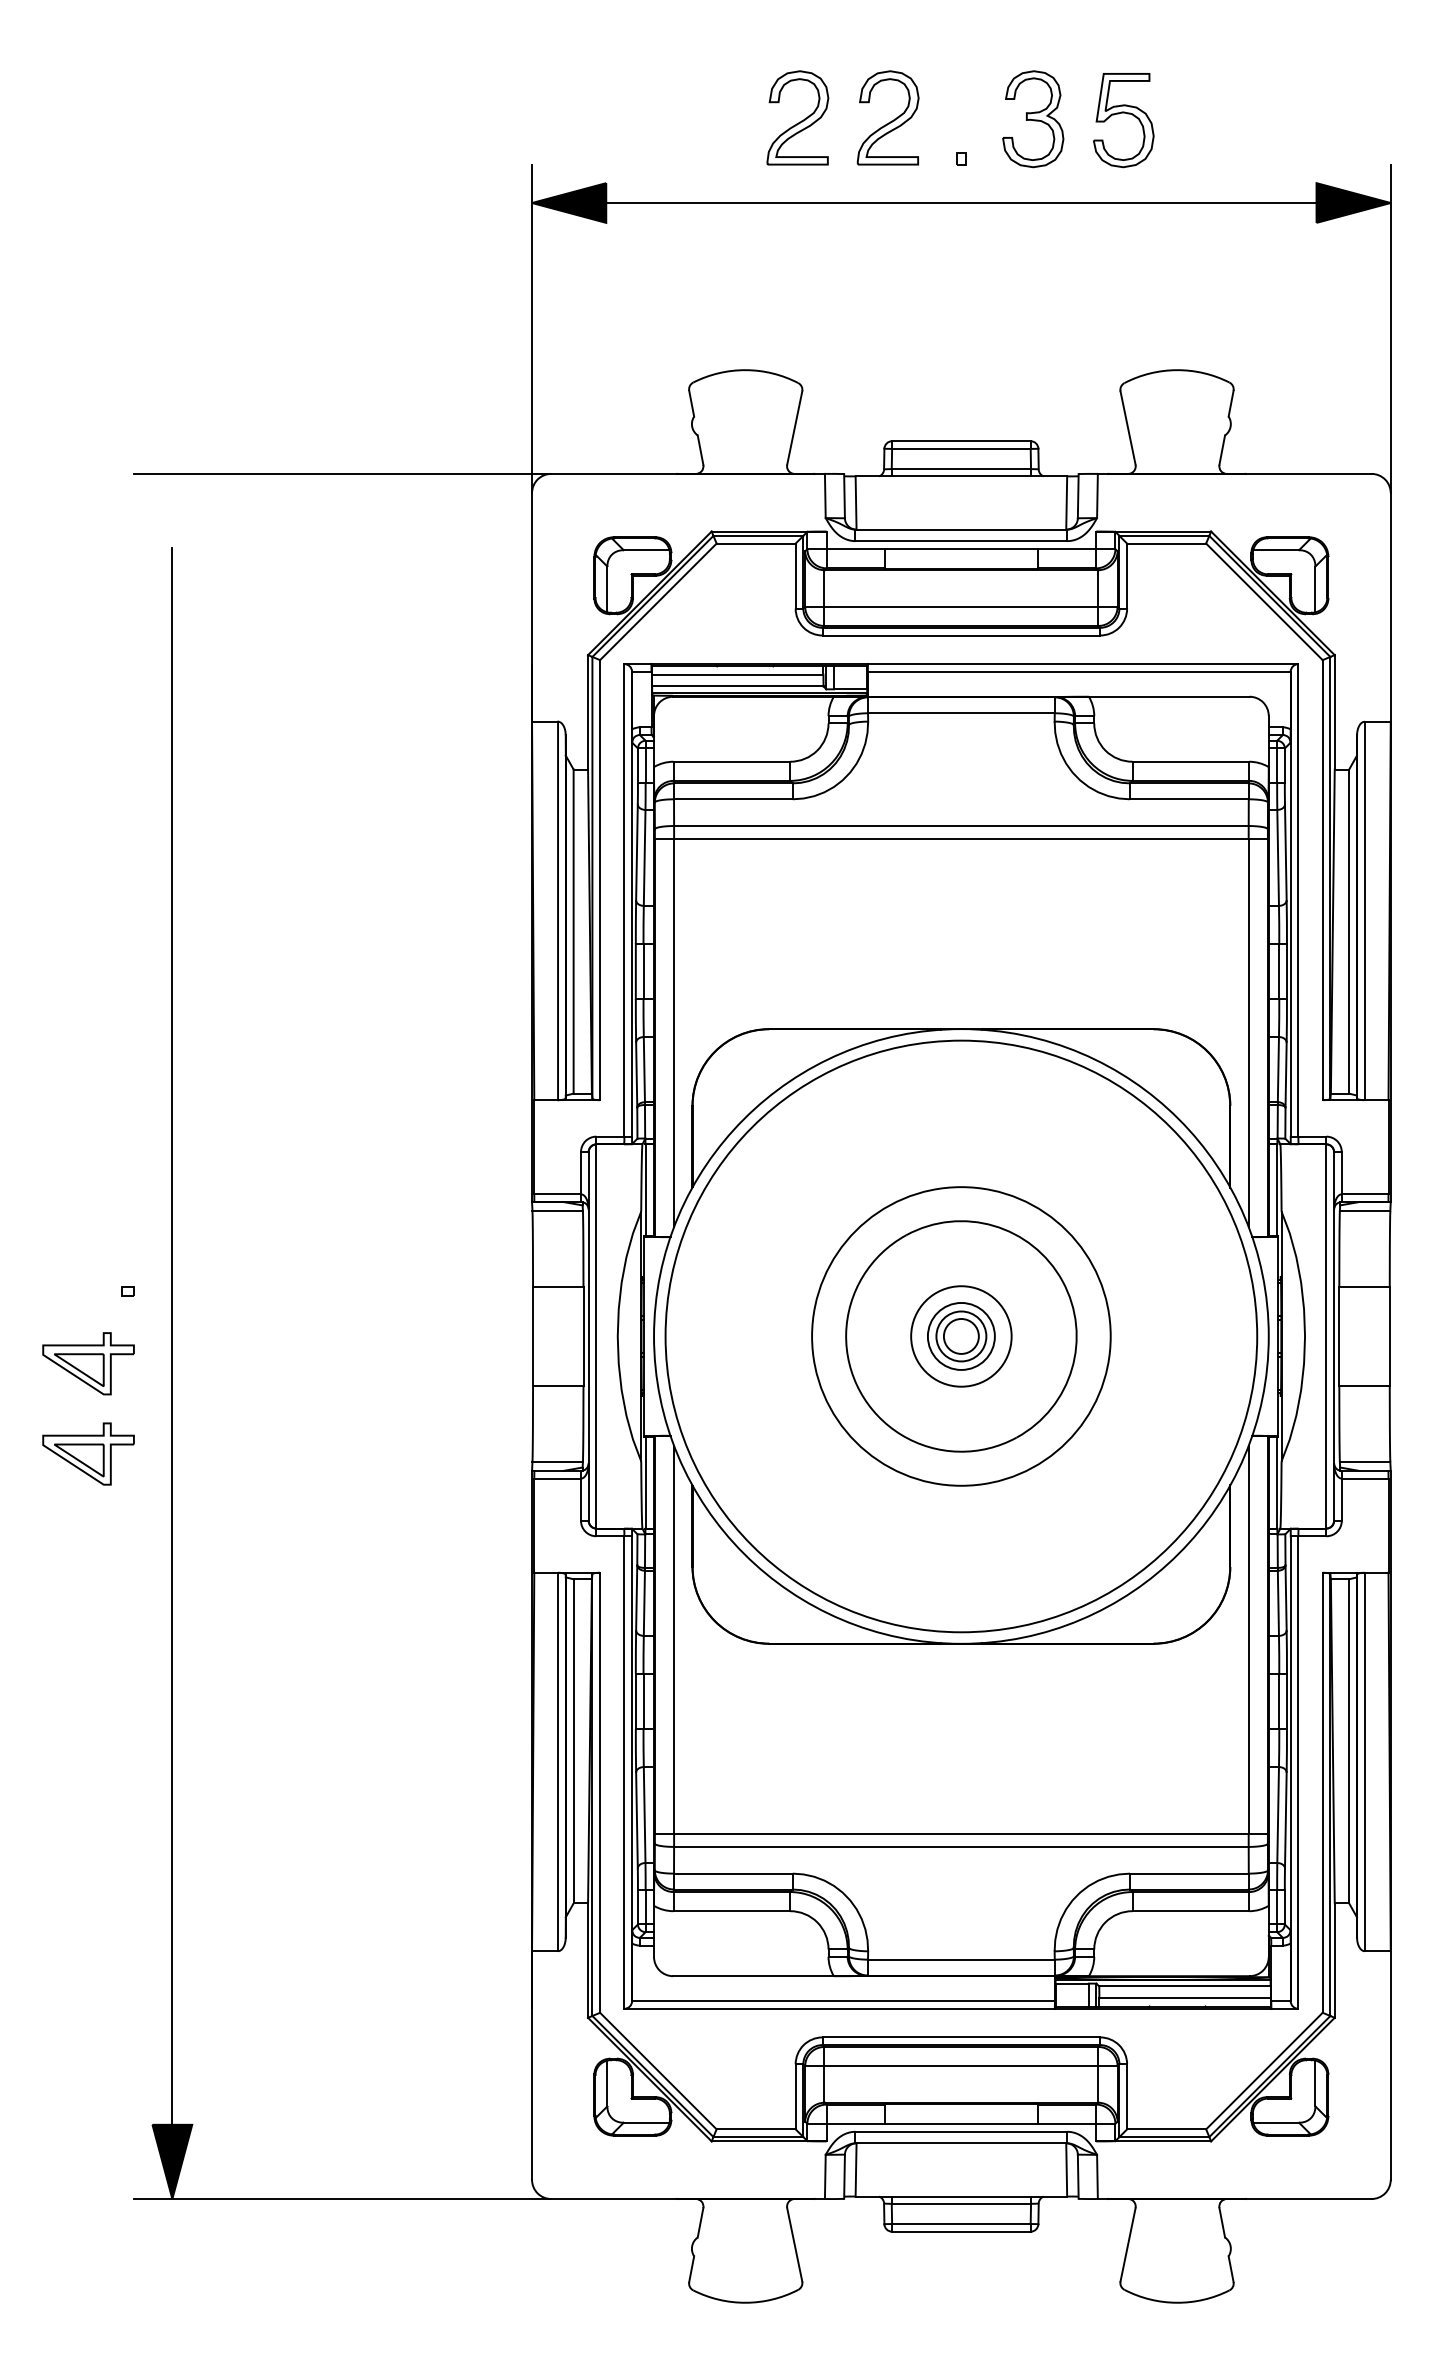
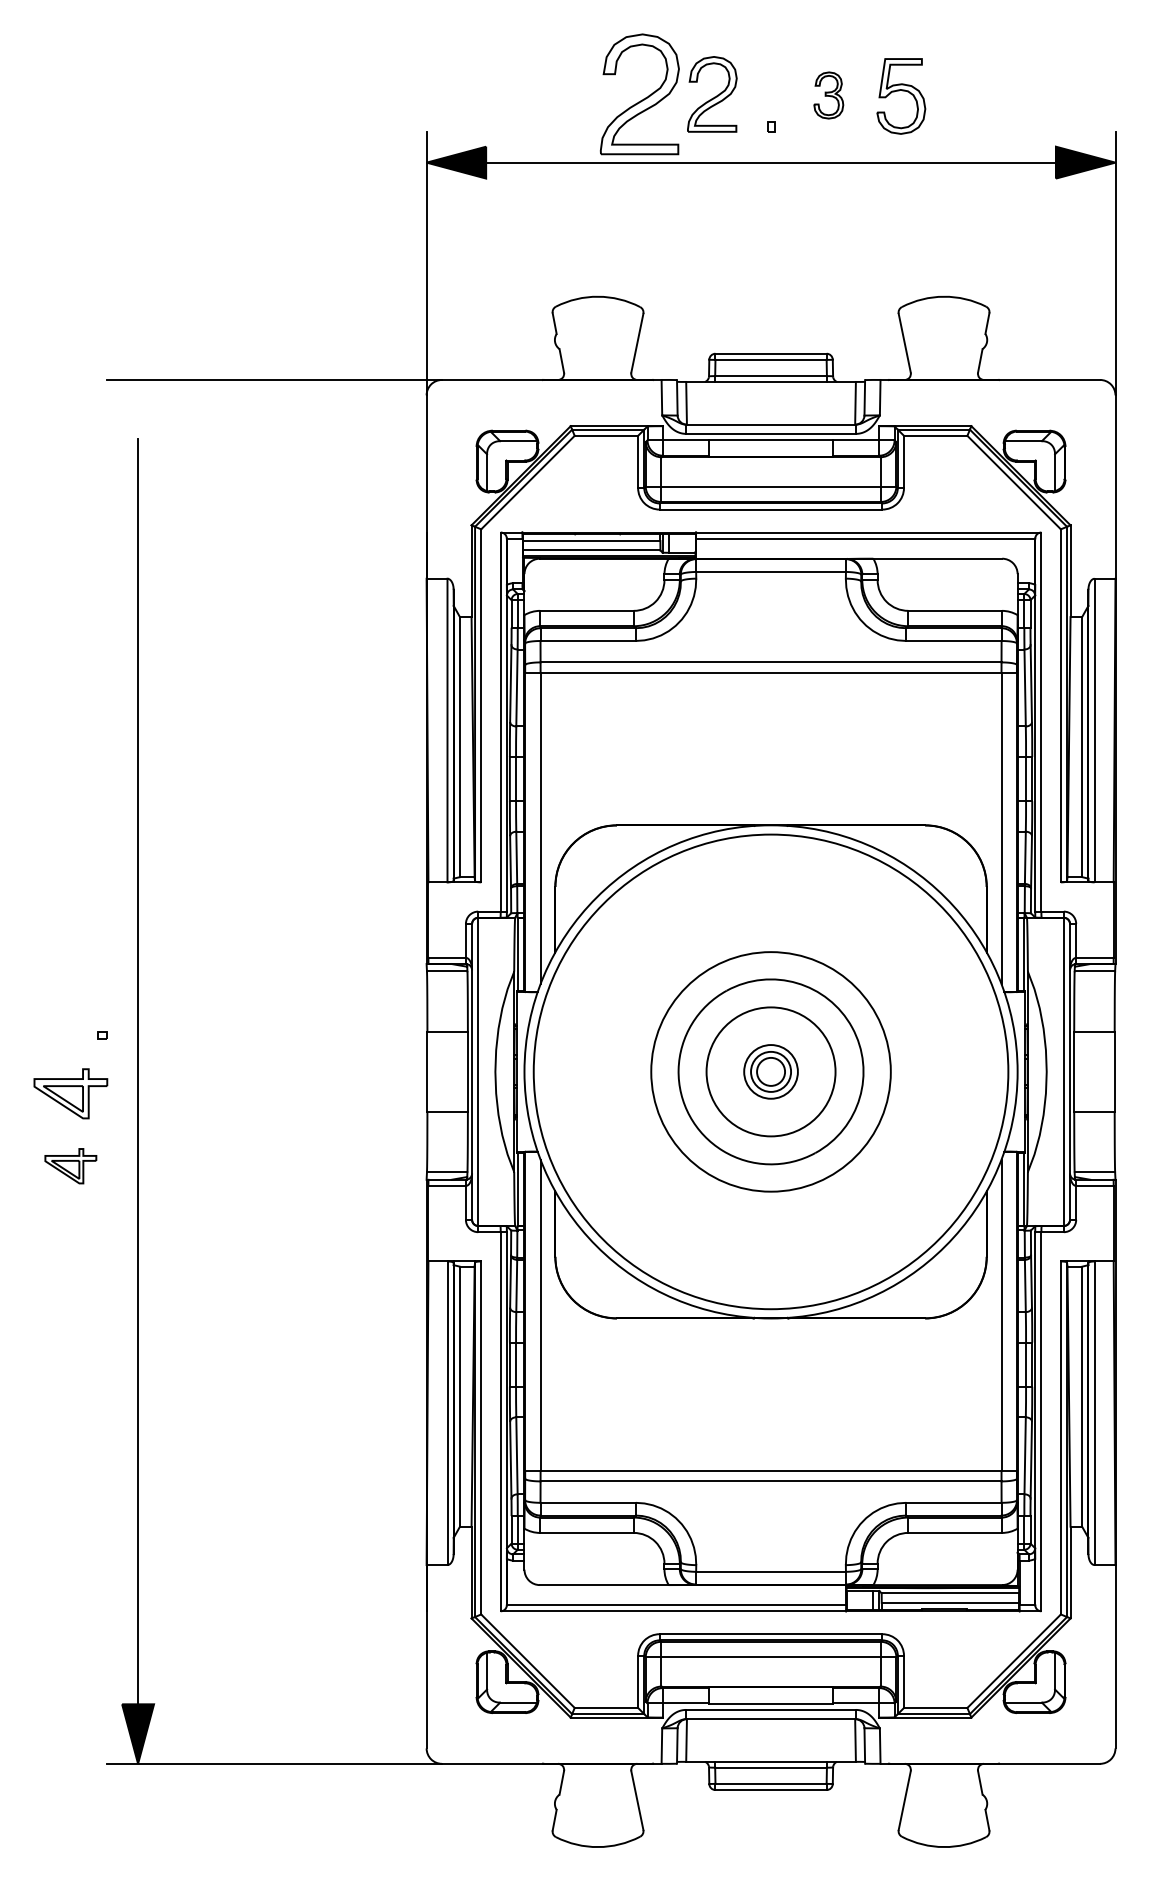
part: (797, 117) -> (639, 94), size x1.6
part: (1033, 119) -> (828, 95), size x0.6
circle: (961, 1336) -> (771, 1071), size x1.6
part: (88, 1453) -> (70, 1165), size x0.7

